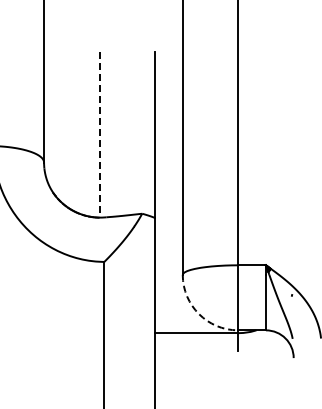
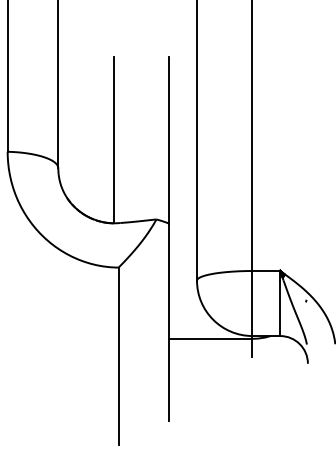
line: (99, 134) -> (113, 140), dashed -> solid
arc: (199, 313) -> (213, 319), dashed -> solid

